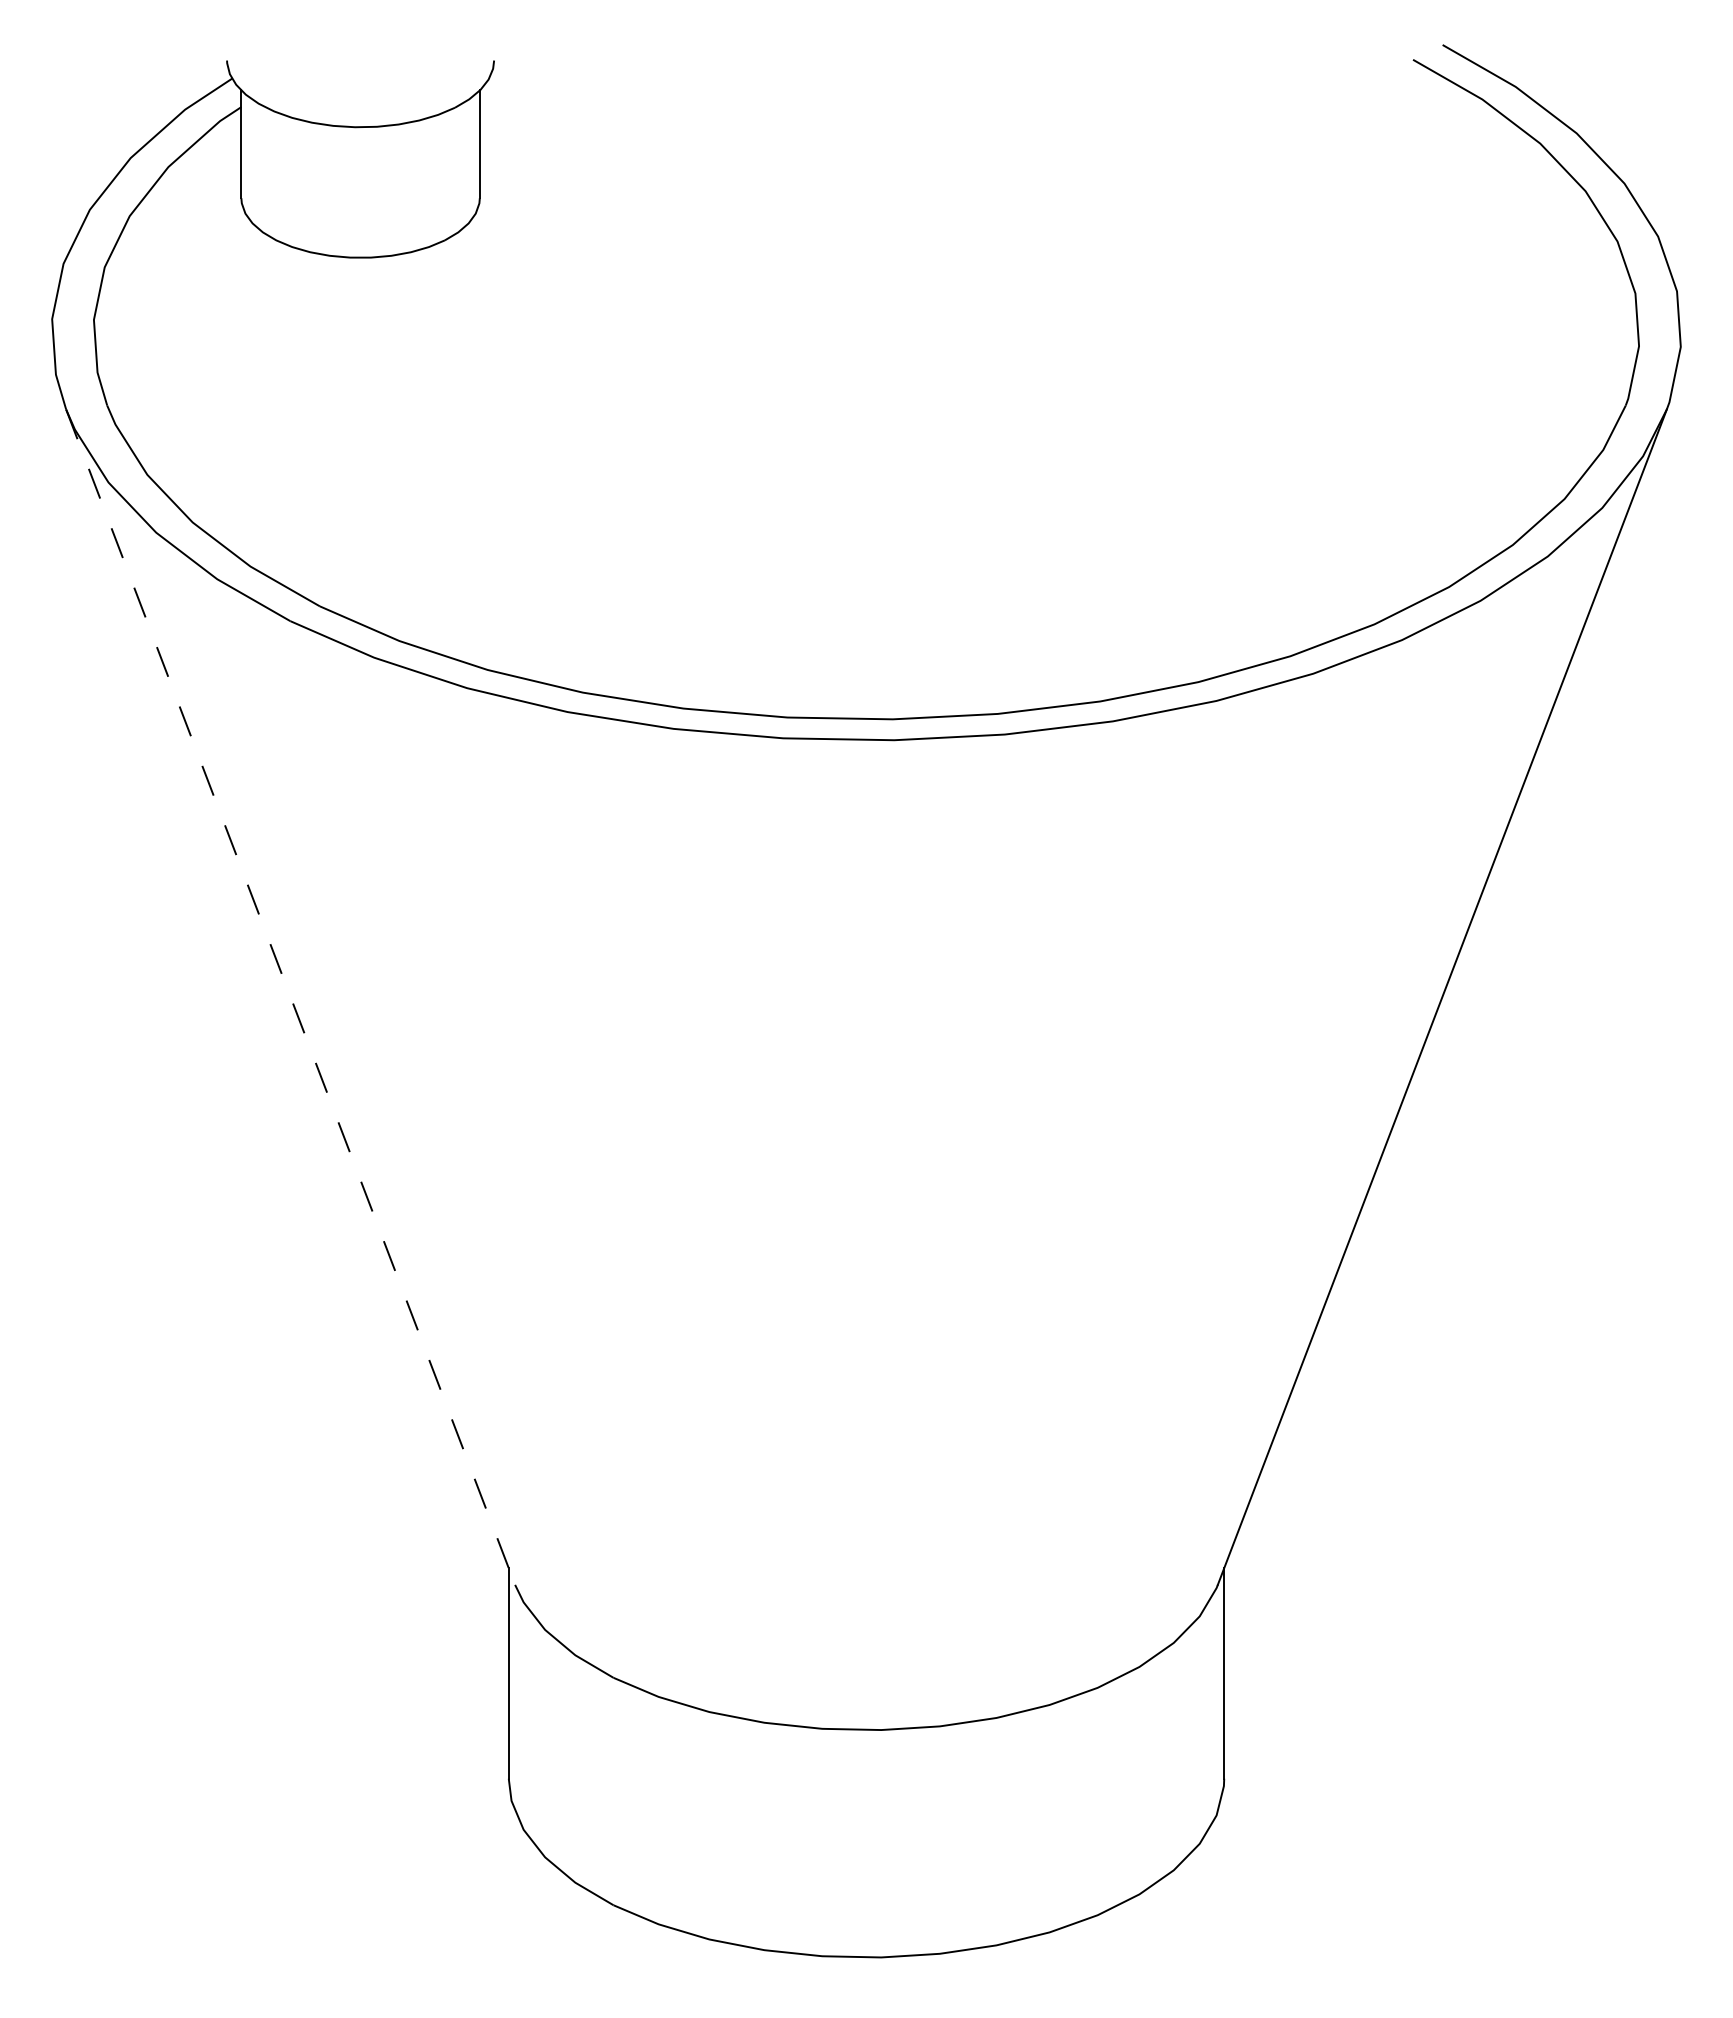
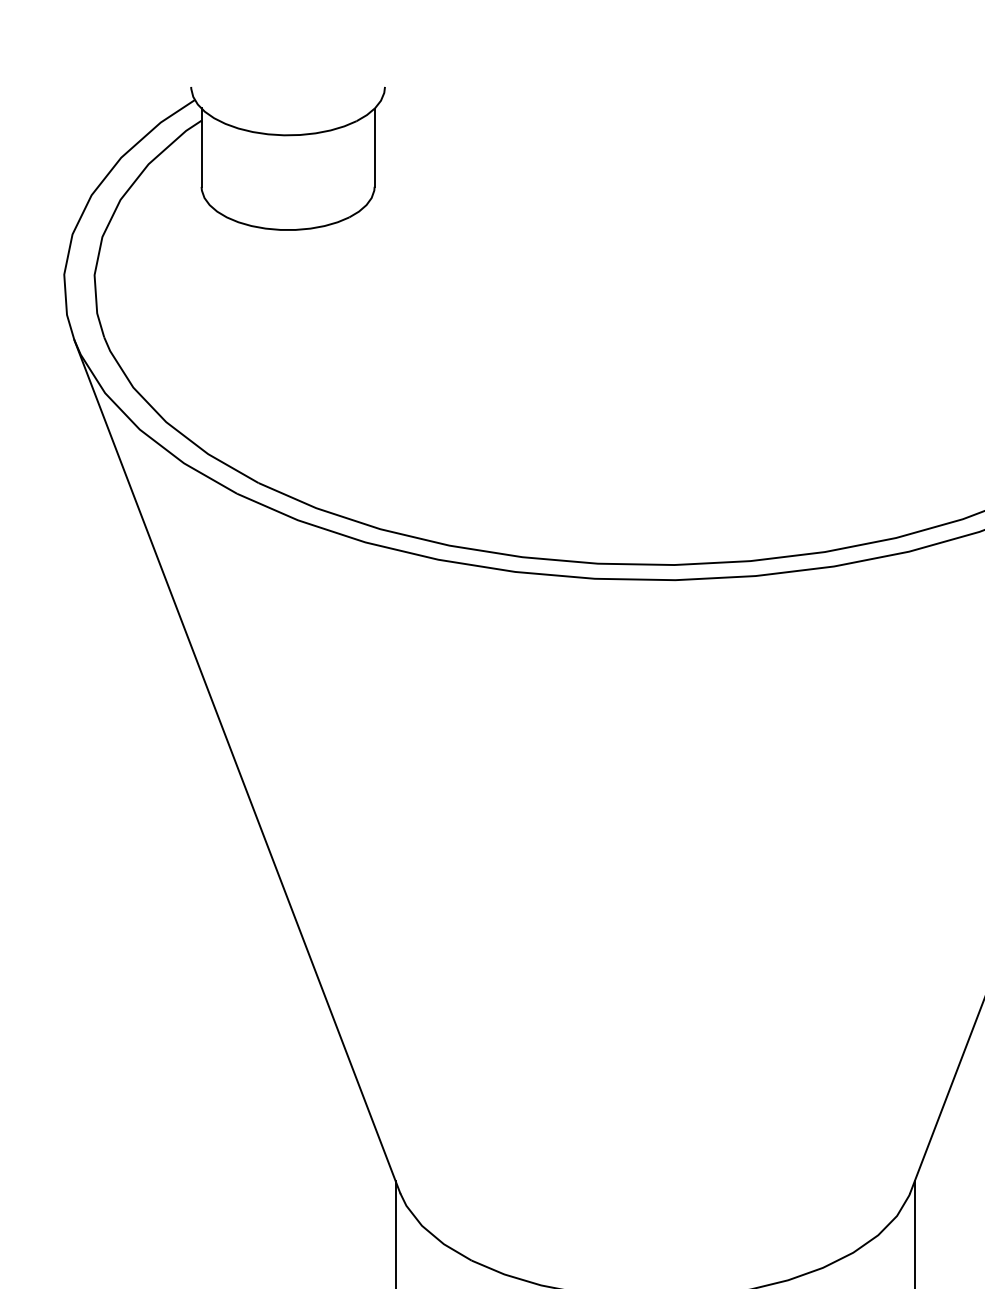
line: (290, 997) -> (237, 766), dashed -> solid

